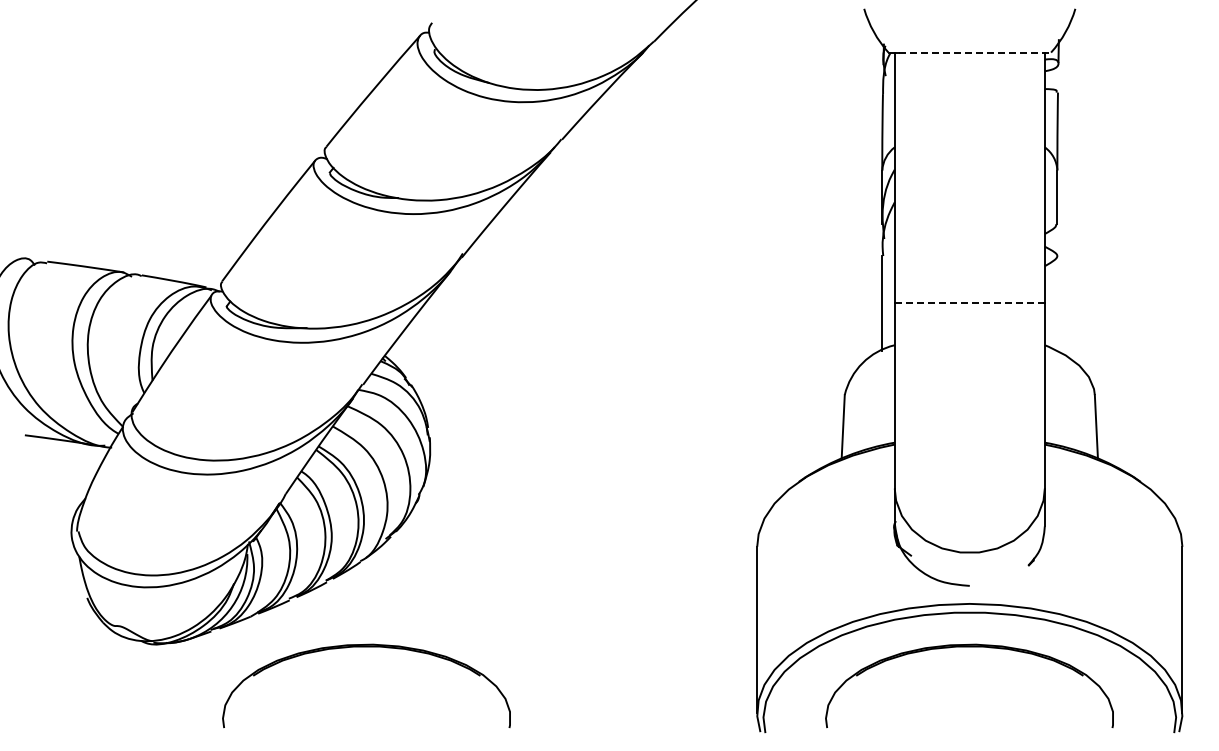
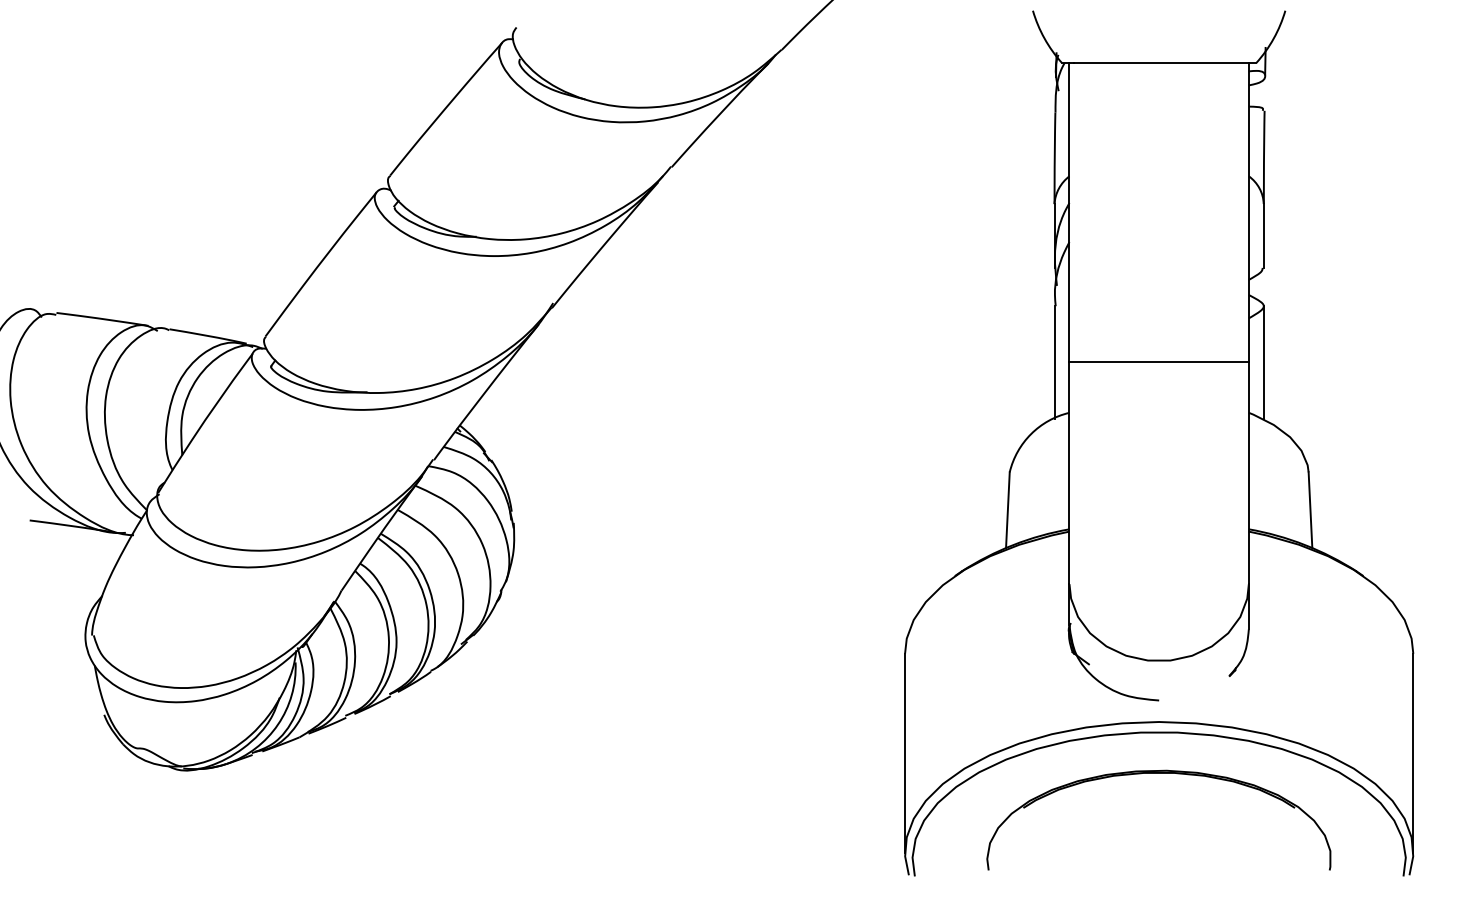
line: (975, 52) -> (1165, 62), dashed -> solid
line: (970, 302) -> (1160, 361), dashed -> solid
line: (1057, 303) -> (1263, 362), added
part: (366, 647) -> (438, 774), removed

